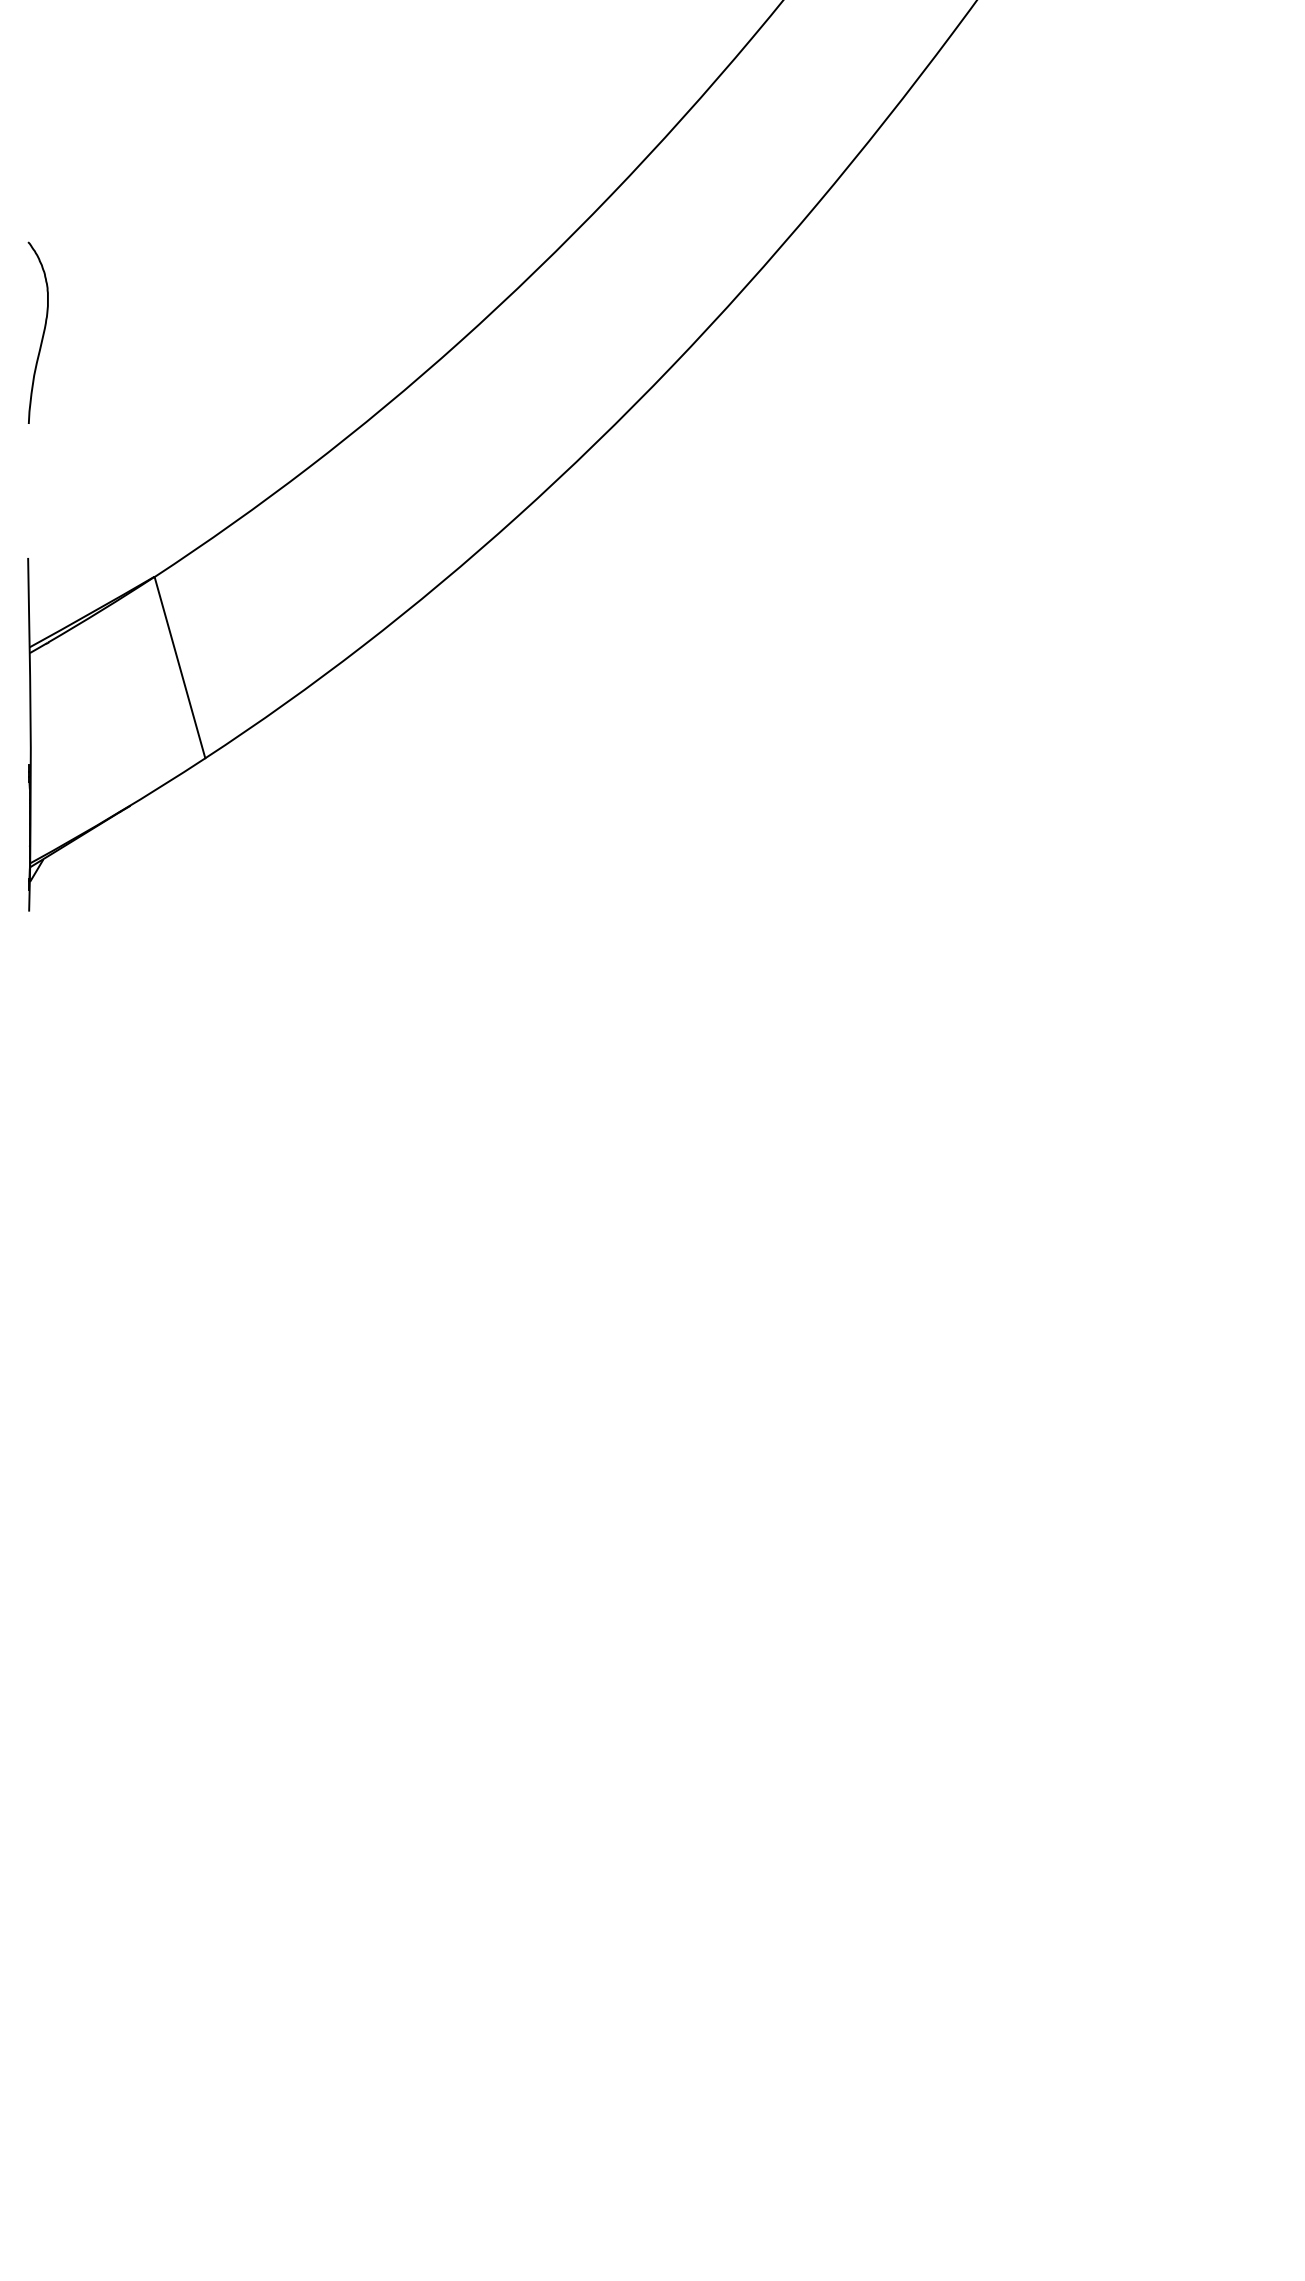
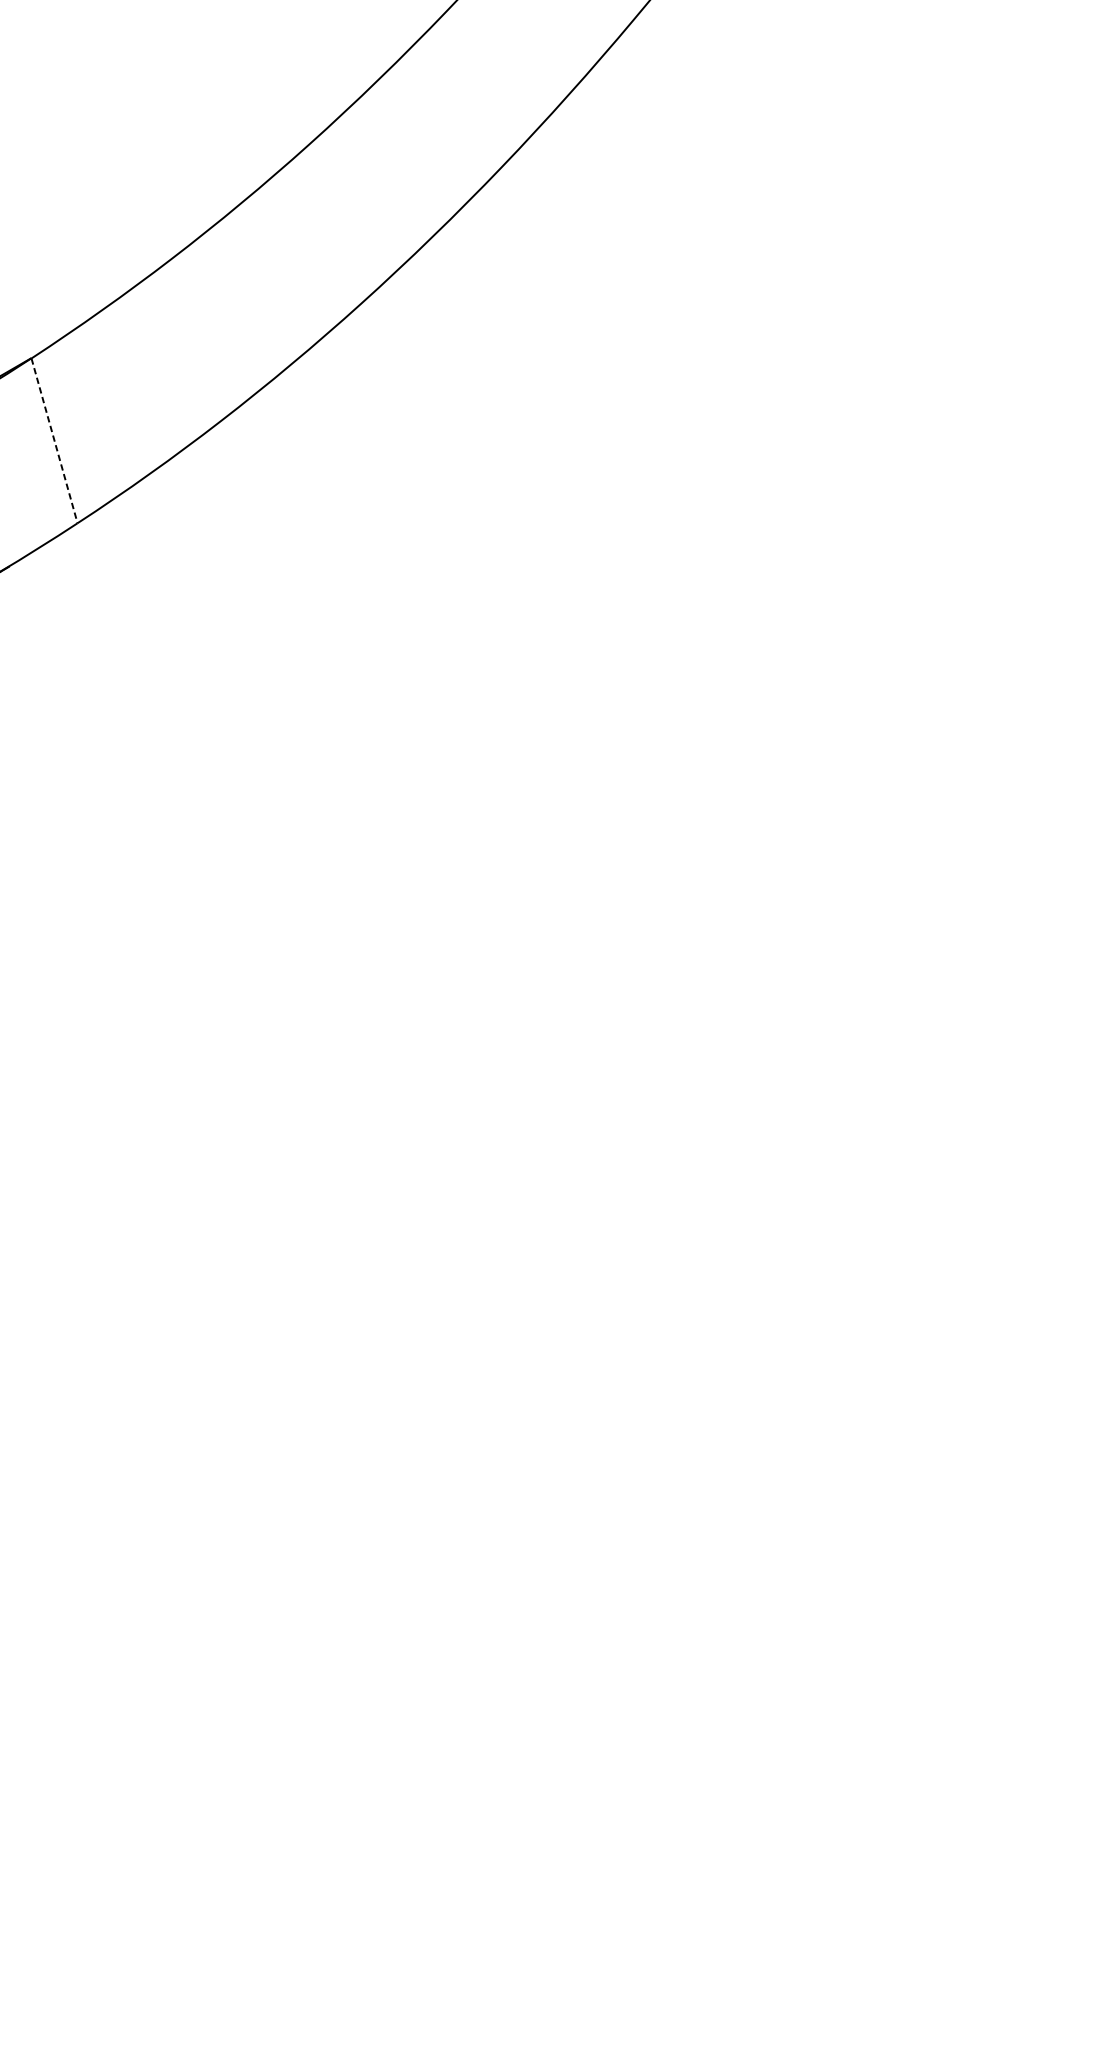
line: (180, 668) -> (55, 441), solid -> dashed

